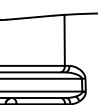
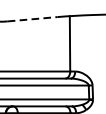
line: (30, 17) -> (32, 18), solid -> dashed

